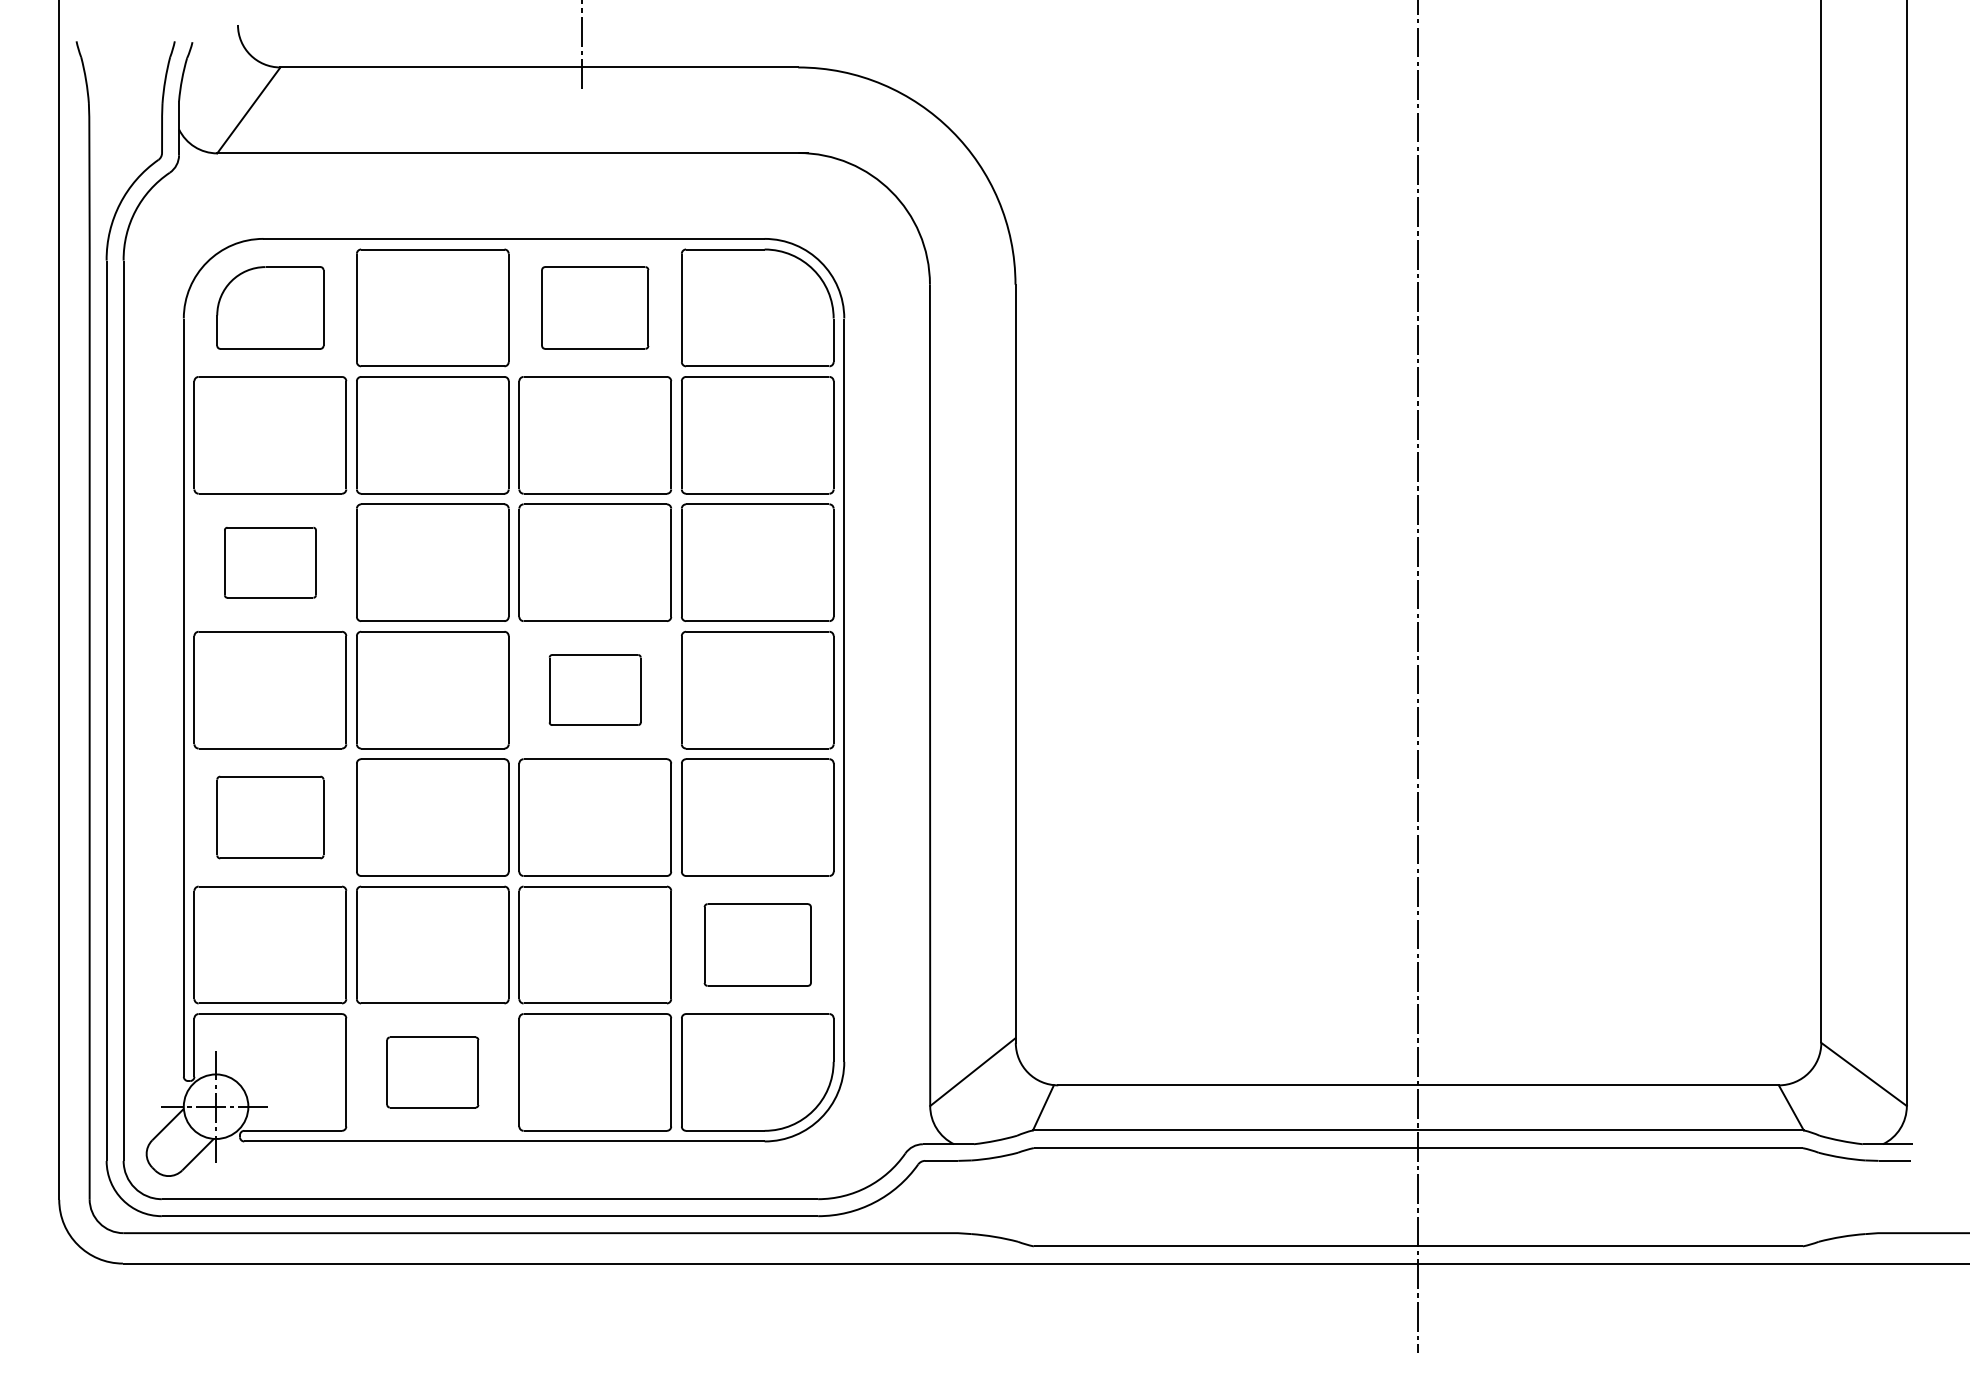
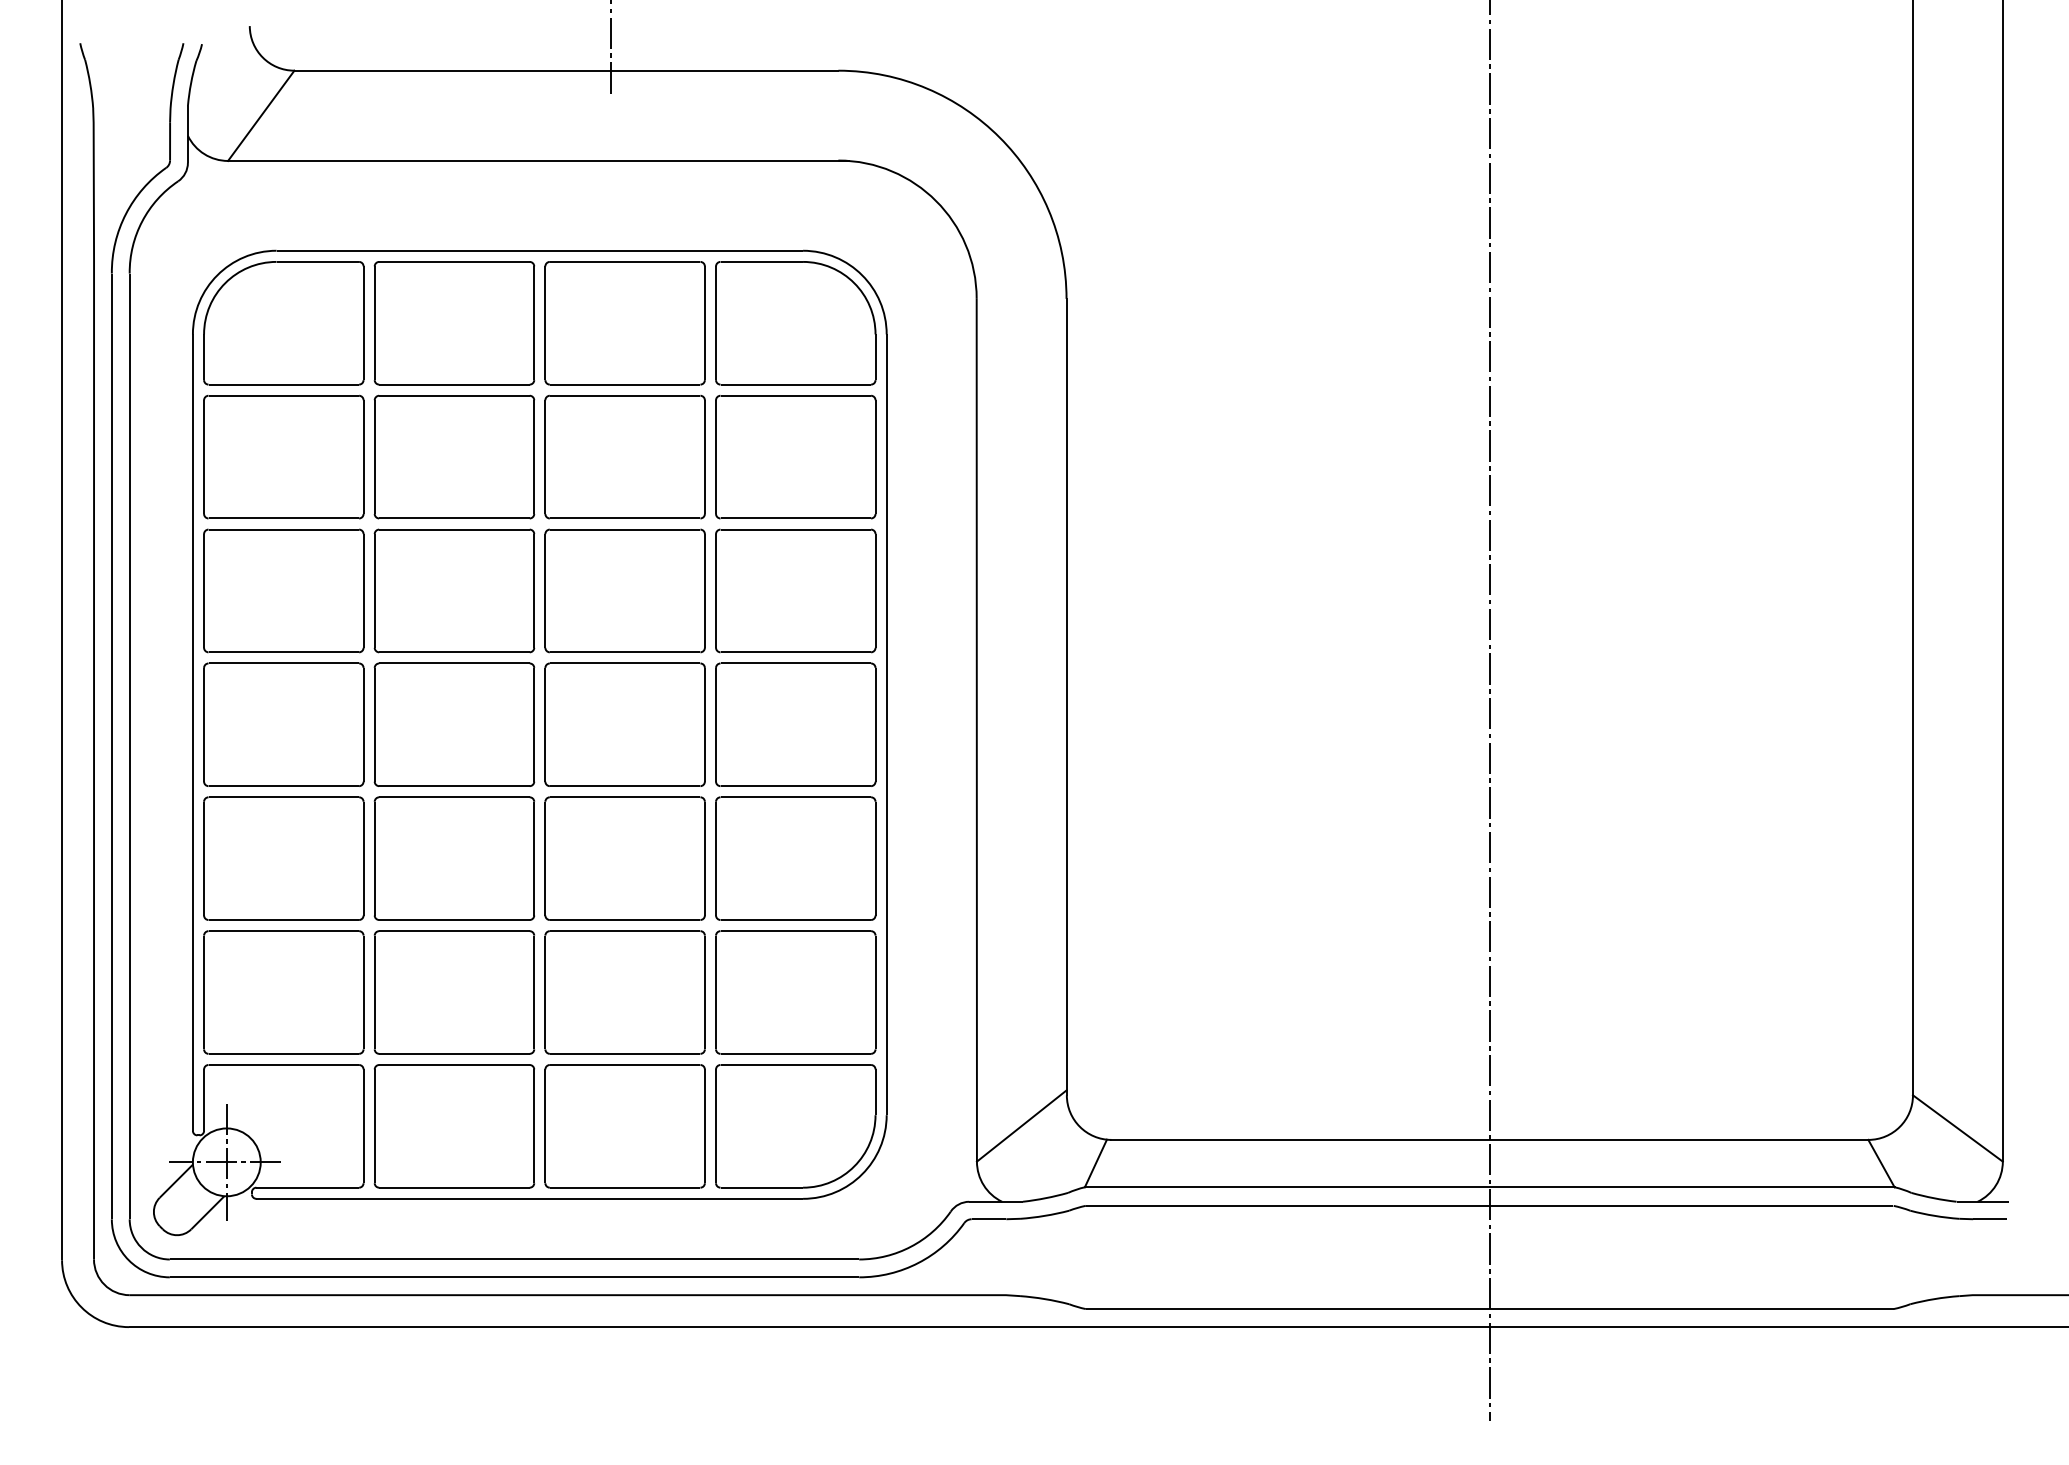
part: (270, 308) -> (283, 323), size x1.43
part: (594, 308) -> (624, 323), size x1.43
part: (270, 562) -> (283, 590), size x1.67
part: (594, 689) -> (624, 724), size x1.67
part: (270, 817) -> (283, 858), size x1.43
part: (757, 945) -> (795, 992), size x1.43
part: (432, 1072) -> (454, 1126), size x1.67

